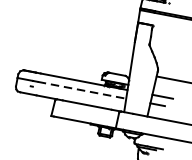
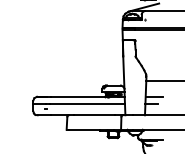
line: (82, 91) -> (88, 104), dashed -> solid

